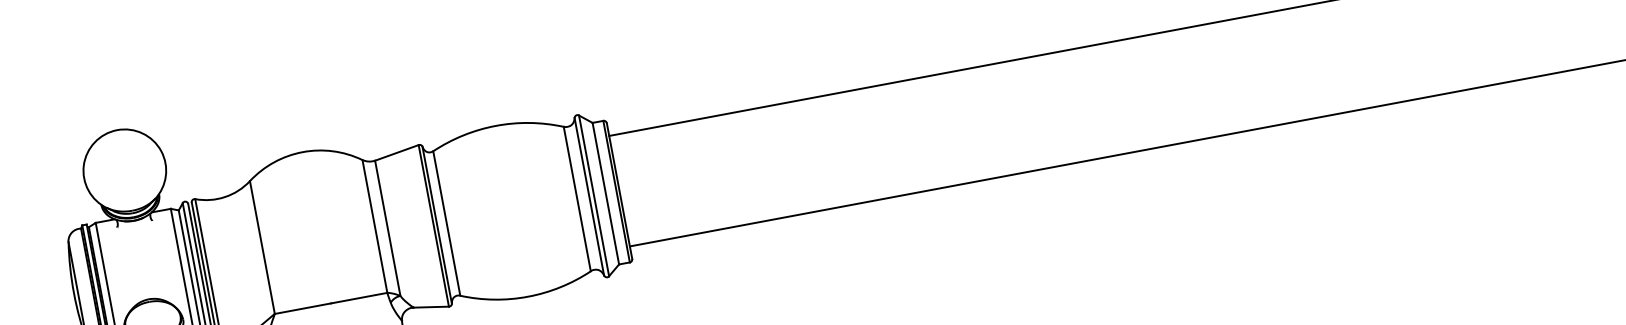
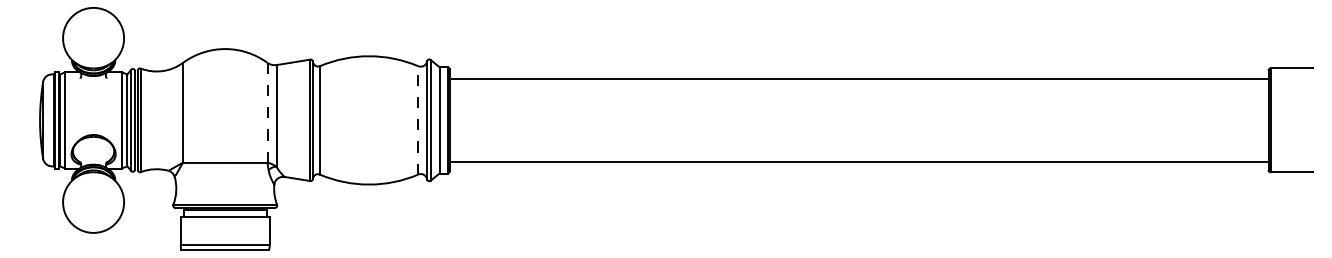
line: (577, 197) -> (418, 119), solid -> dashed
line: (374, 226) -> (267, 112), solid -> dashed

